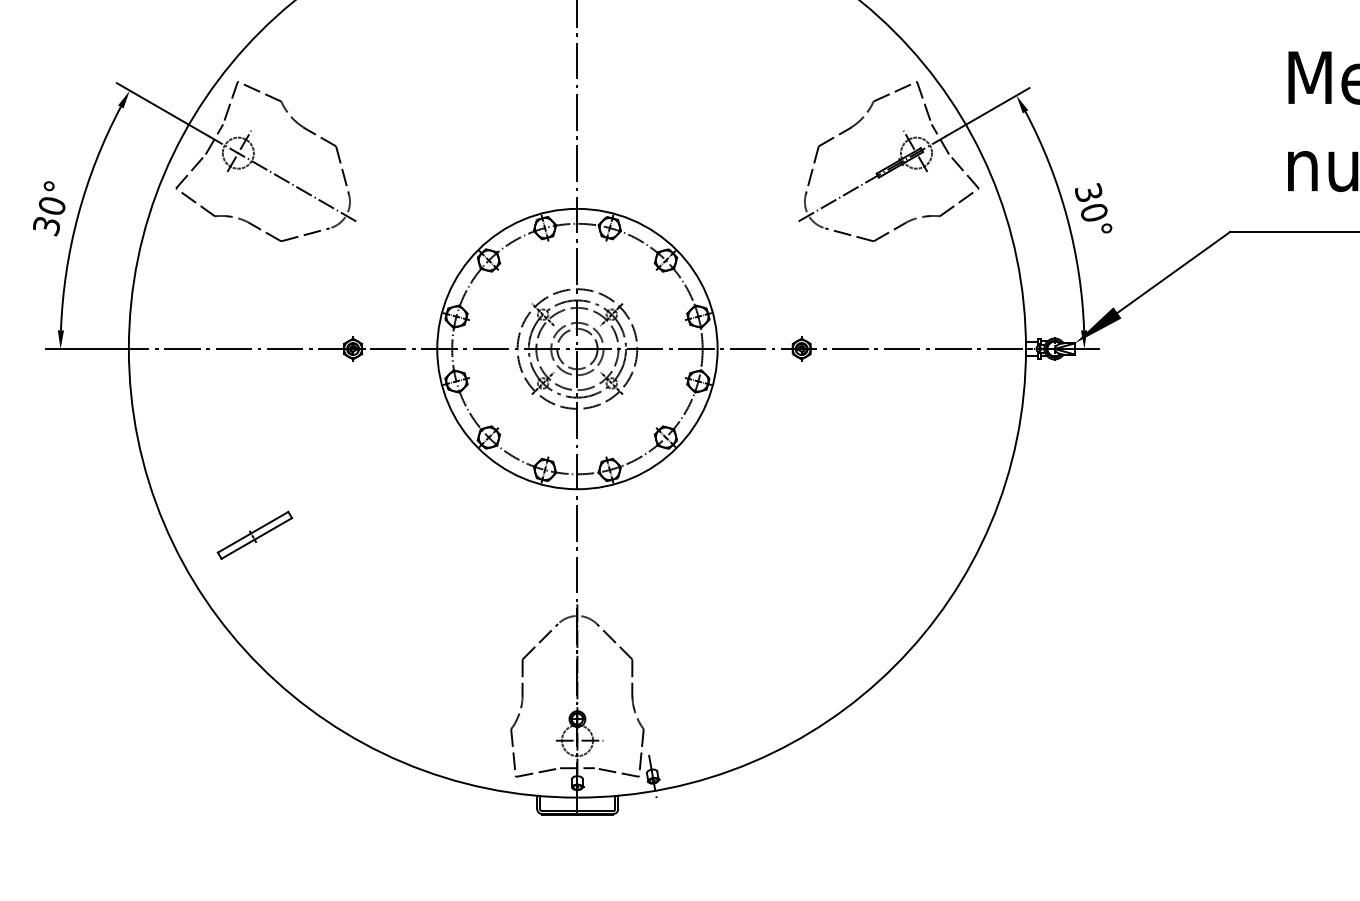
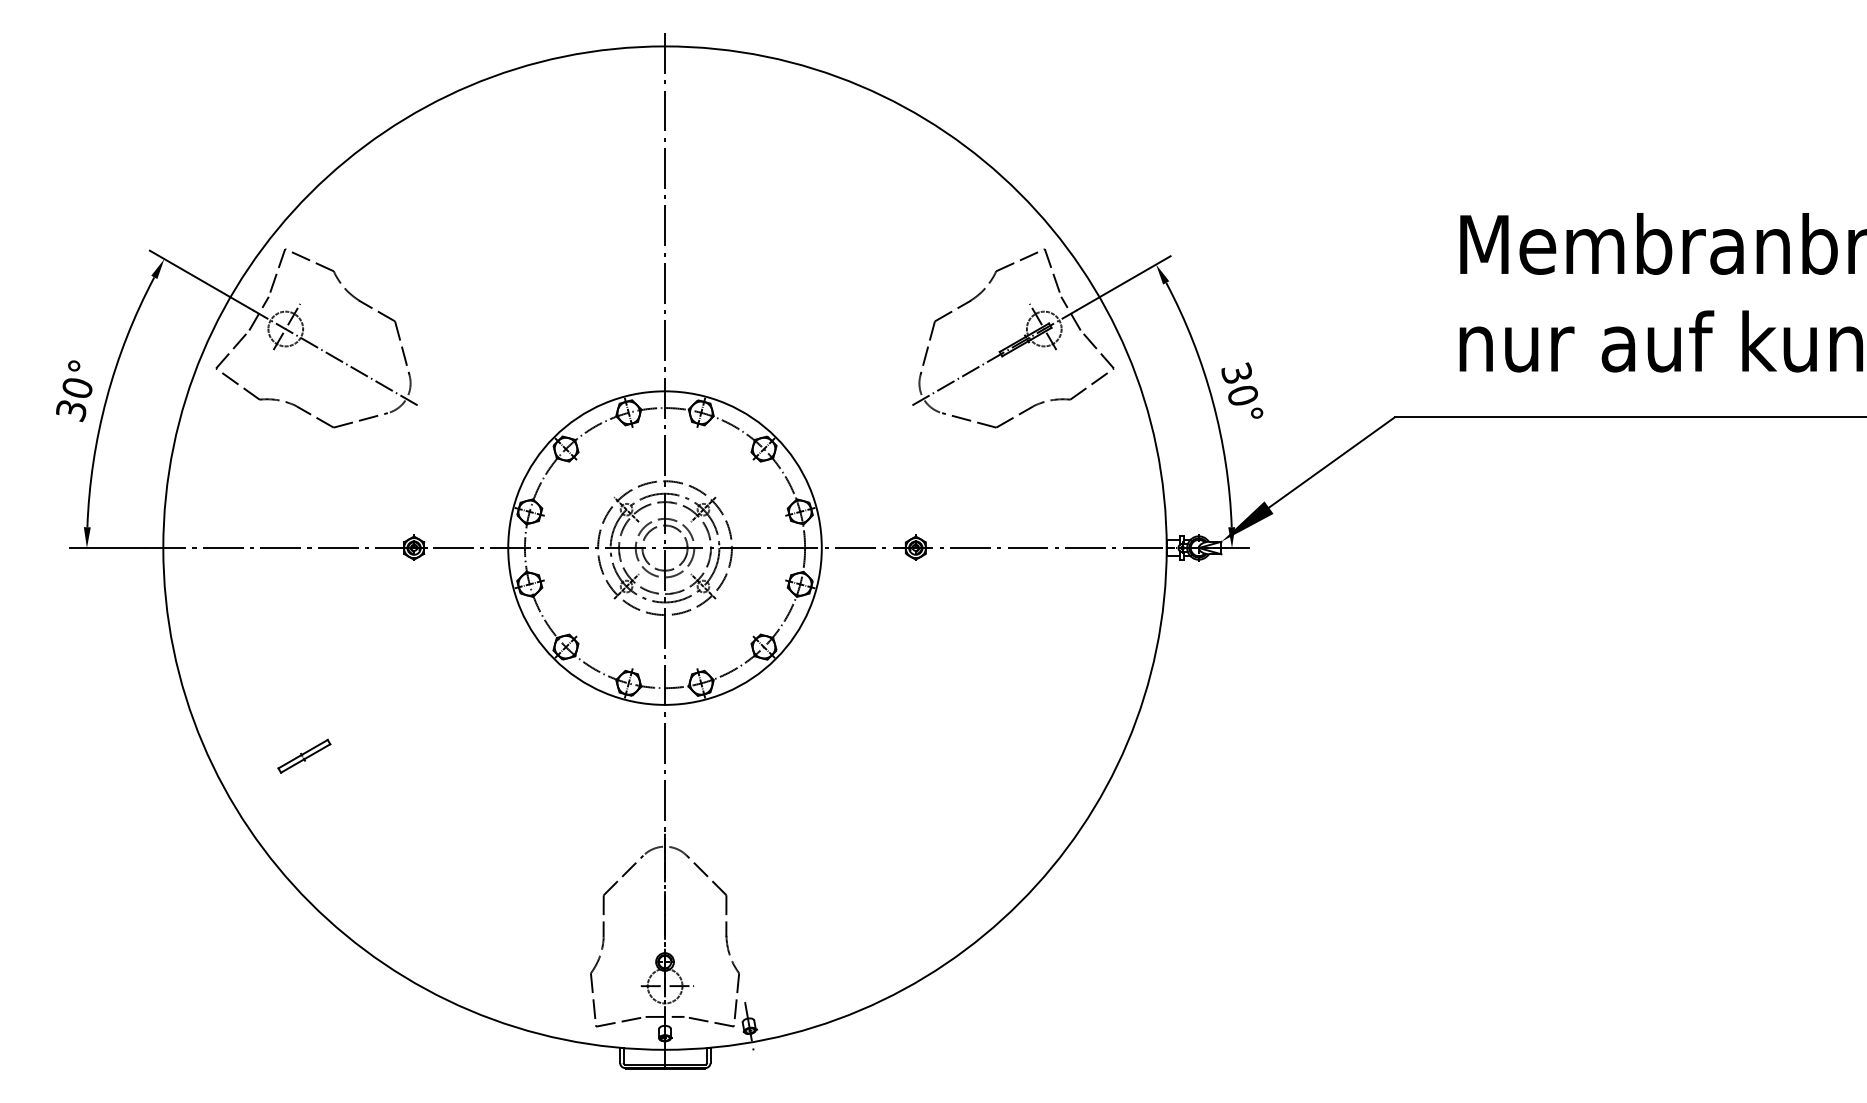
part: (255, 534) -> (304, 755), size x0.62

